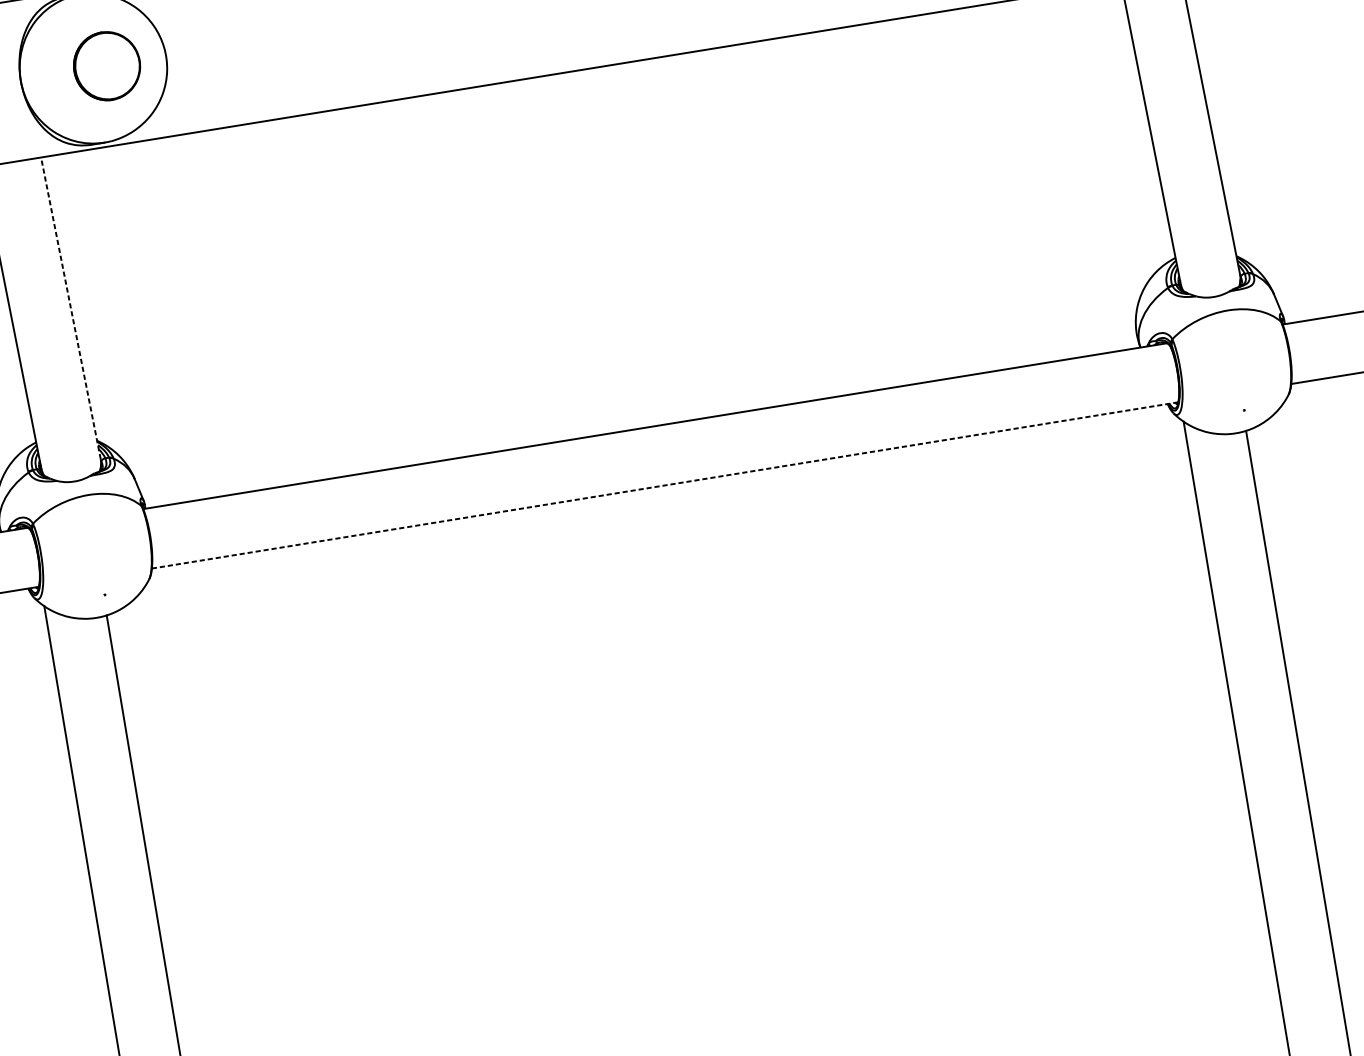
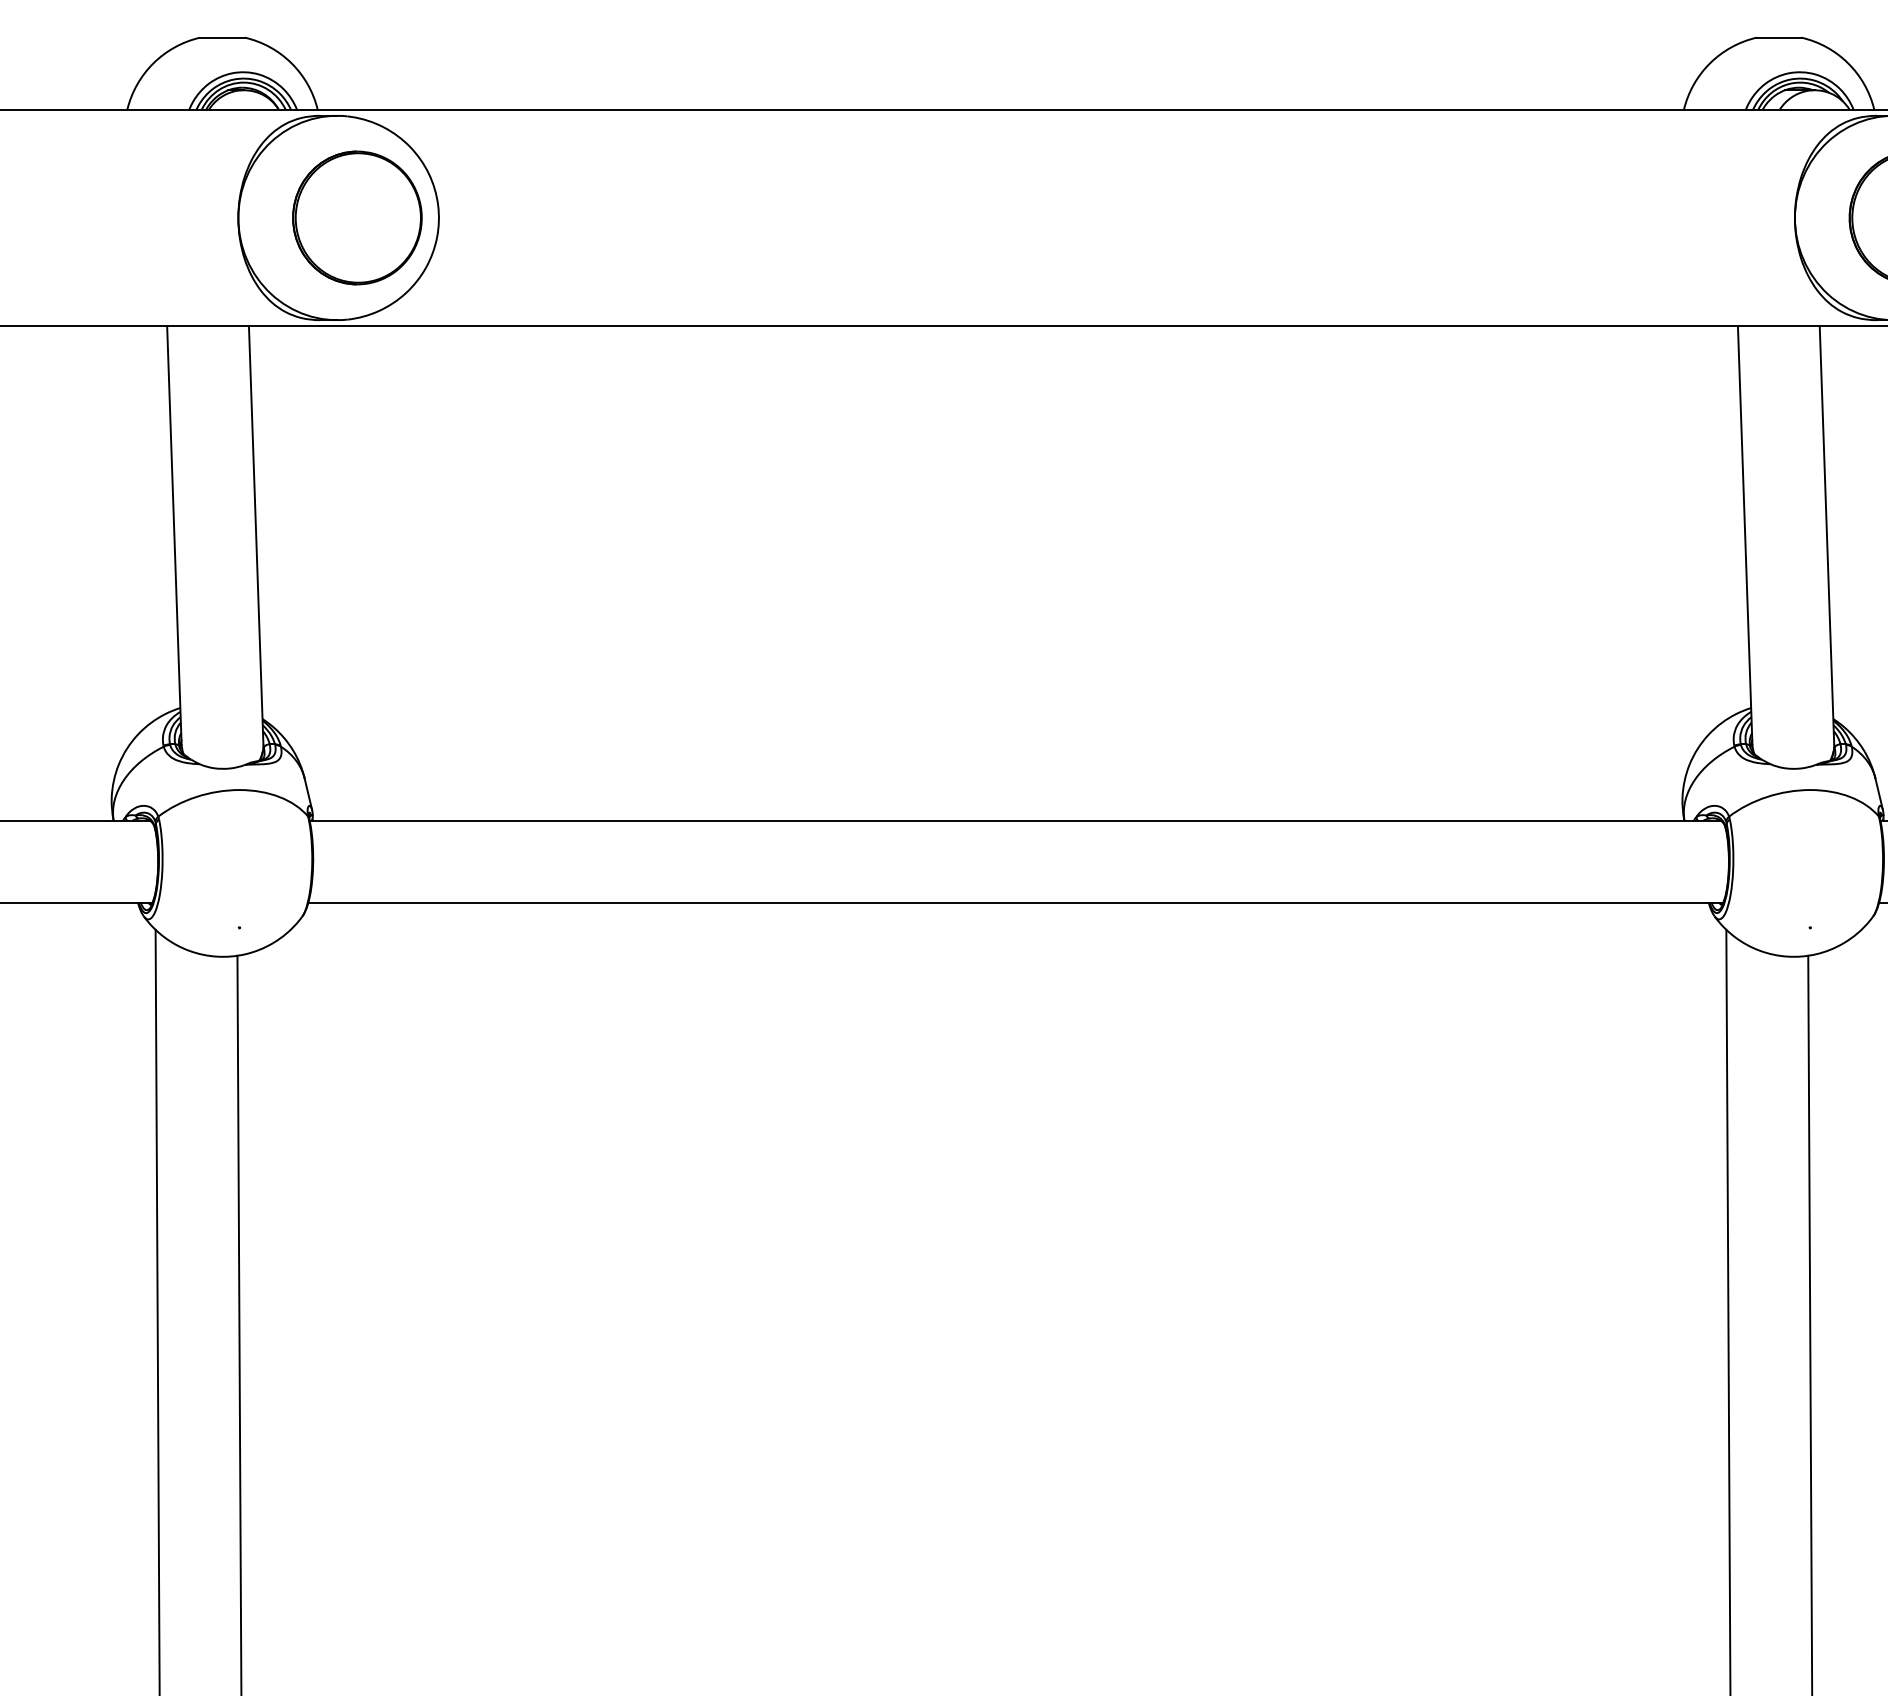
part: (107, 65) -> (357, 217), size x1.43
line: (71, 307) -> (256, 534), dashed -> solid
line: (664, 485) -> (1015, 902), dashed -> solid

